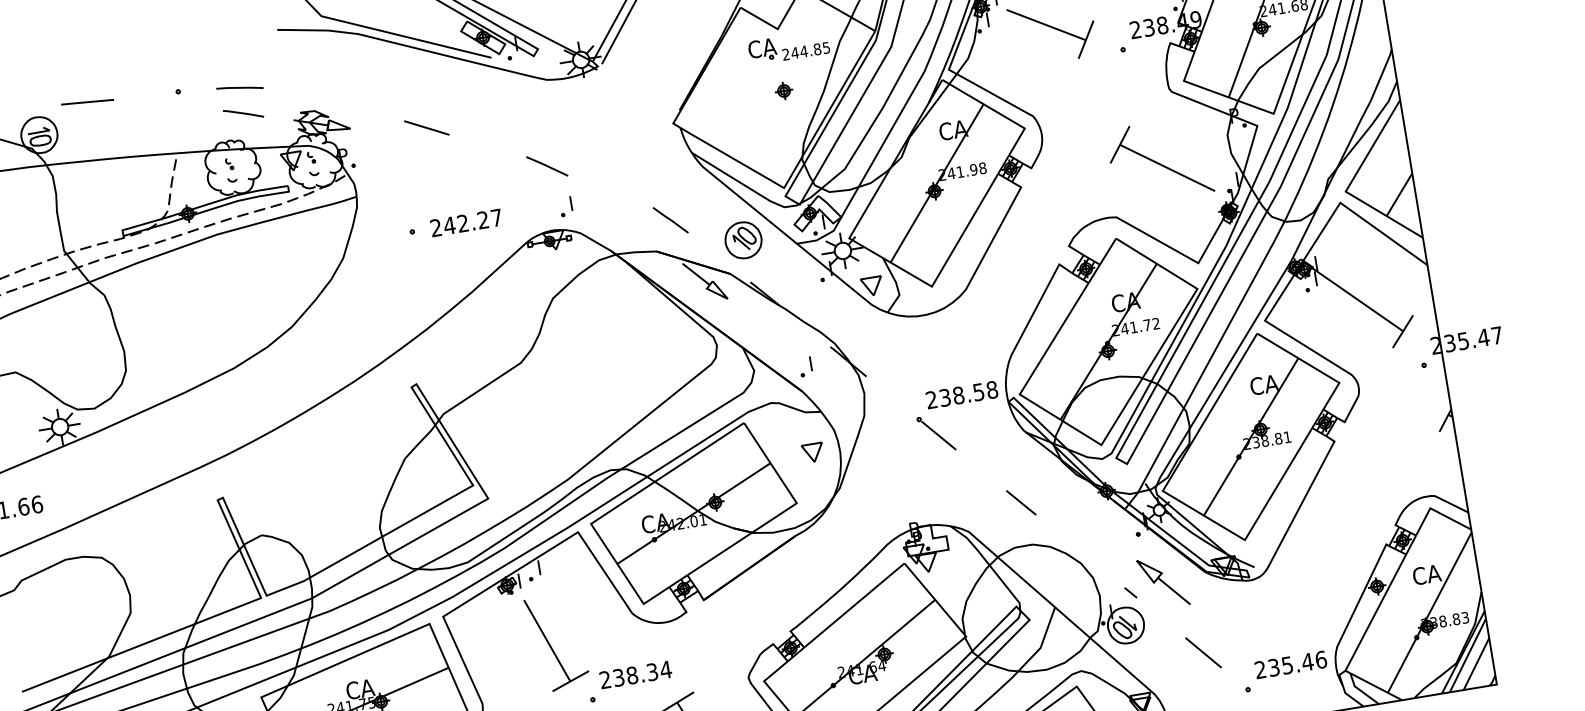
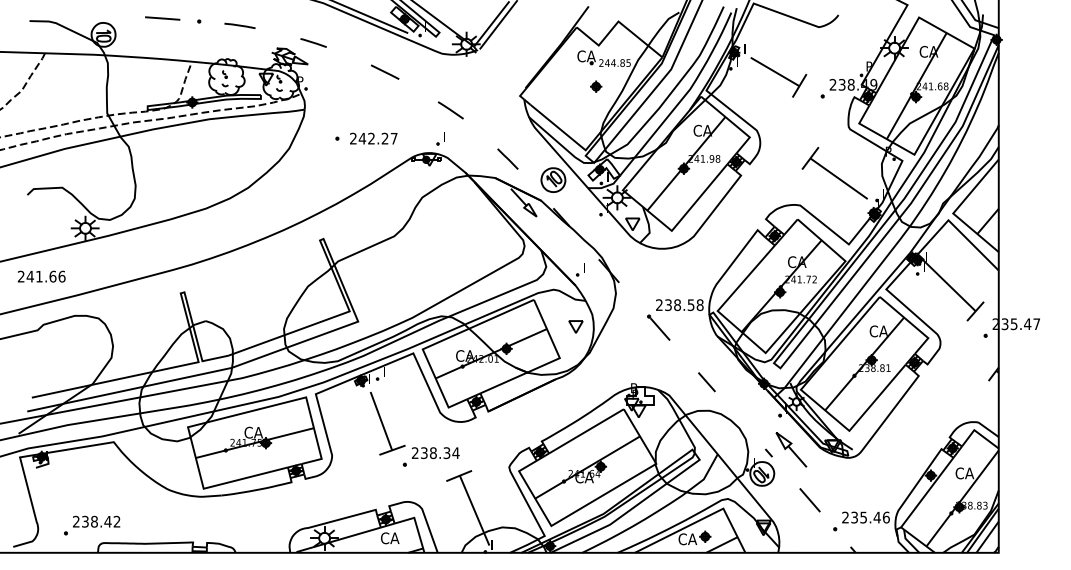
line: (87, 102) -> (162, 18), moved
line: (243, 113) -> (313, 42), moved
line: (427, 126) -> (385, 71), moved
line: (546, 166) -> (450, 110), moved

